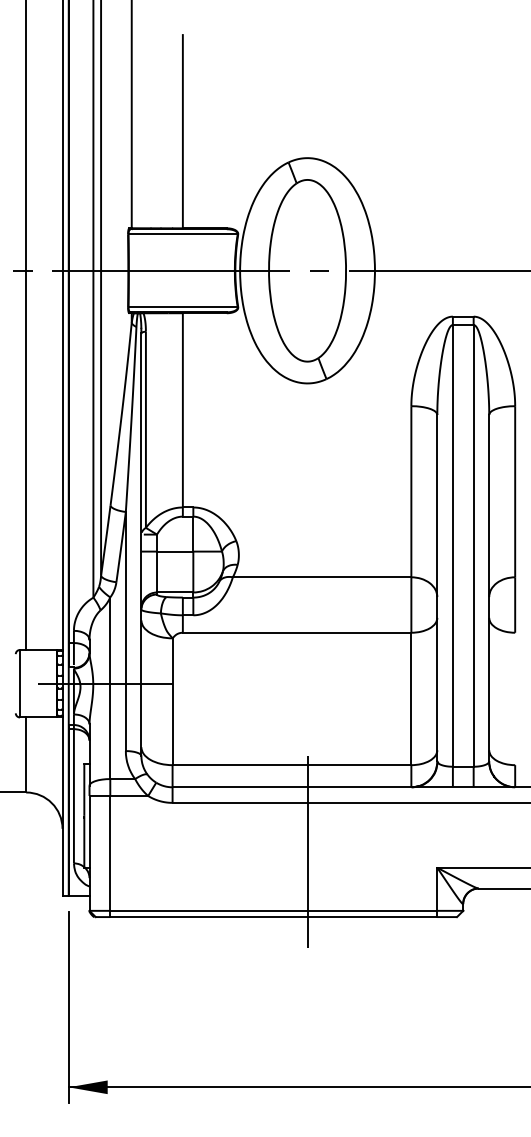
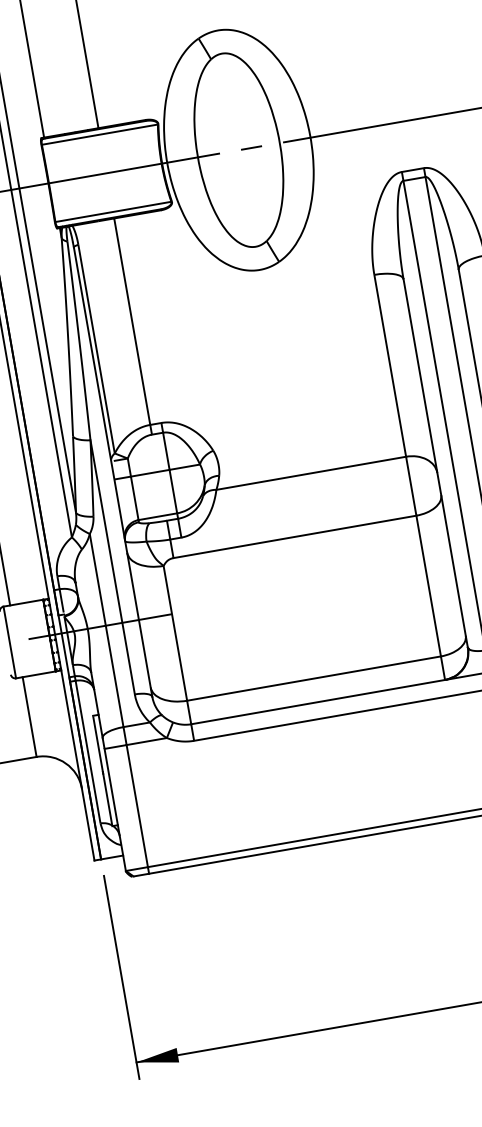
line: (307, 852) -> (346, 768), removed

